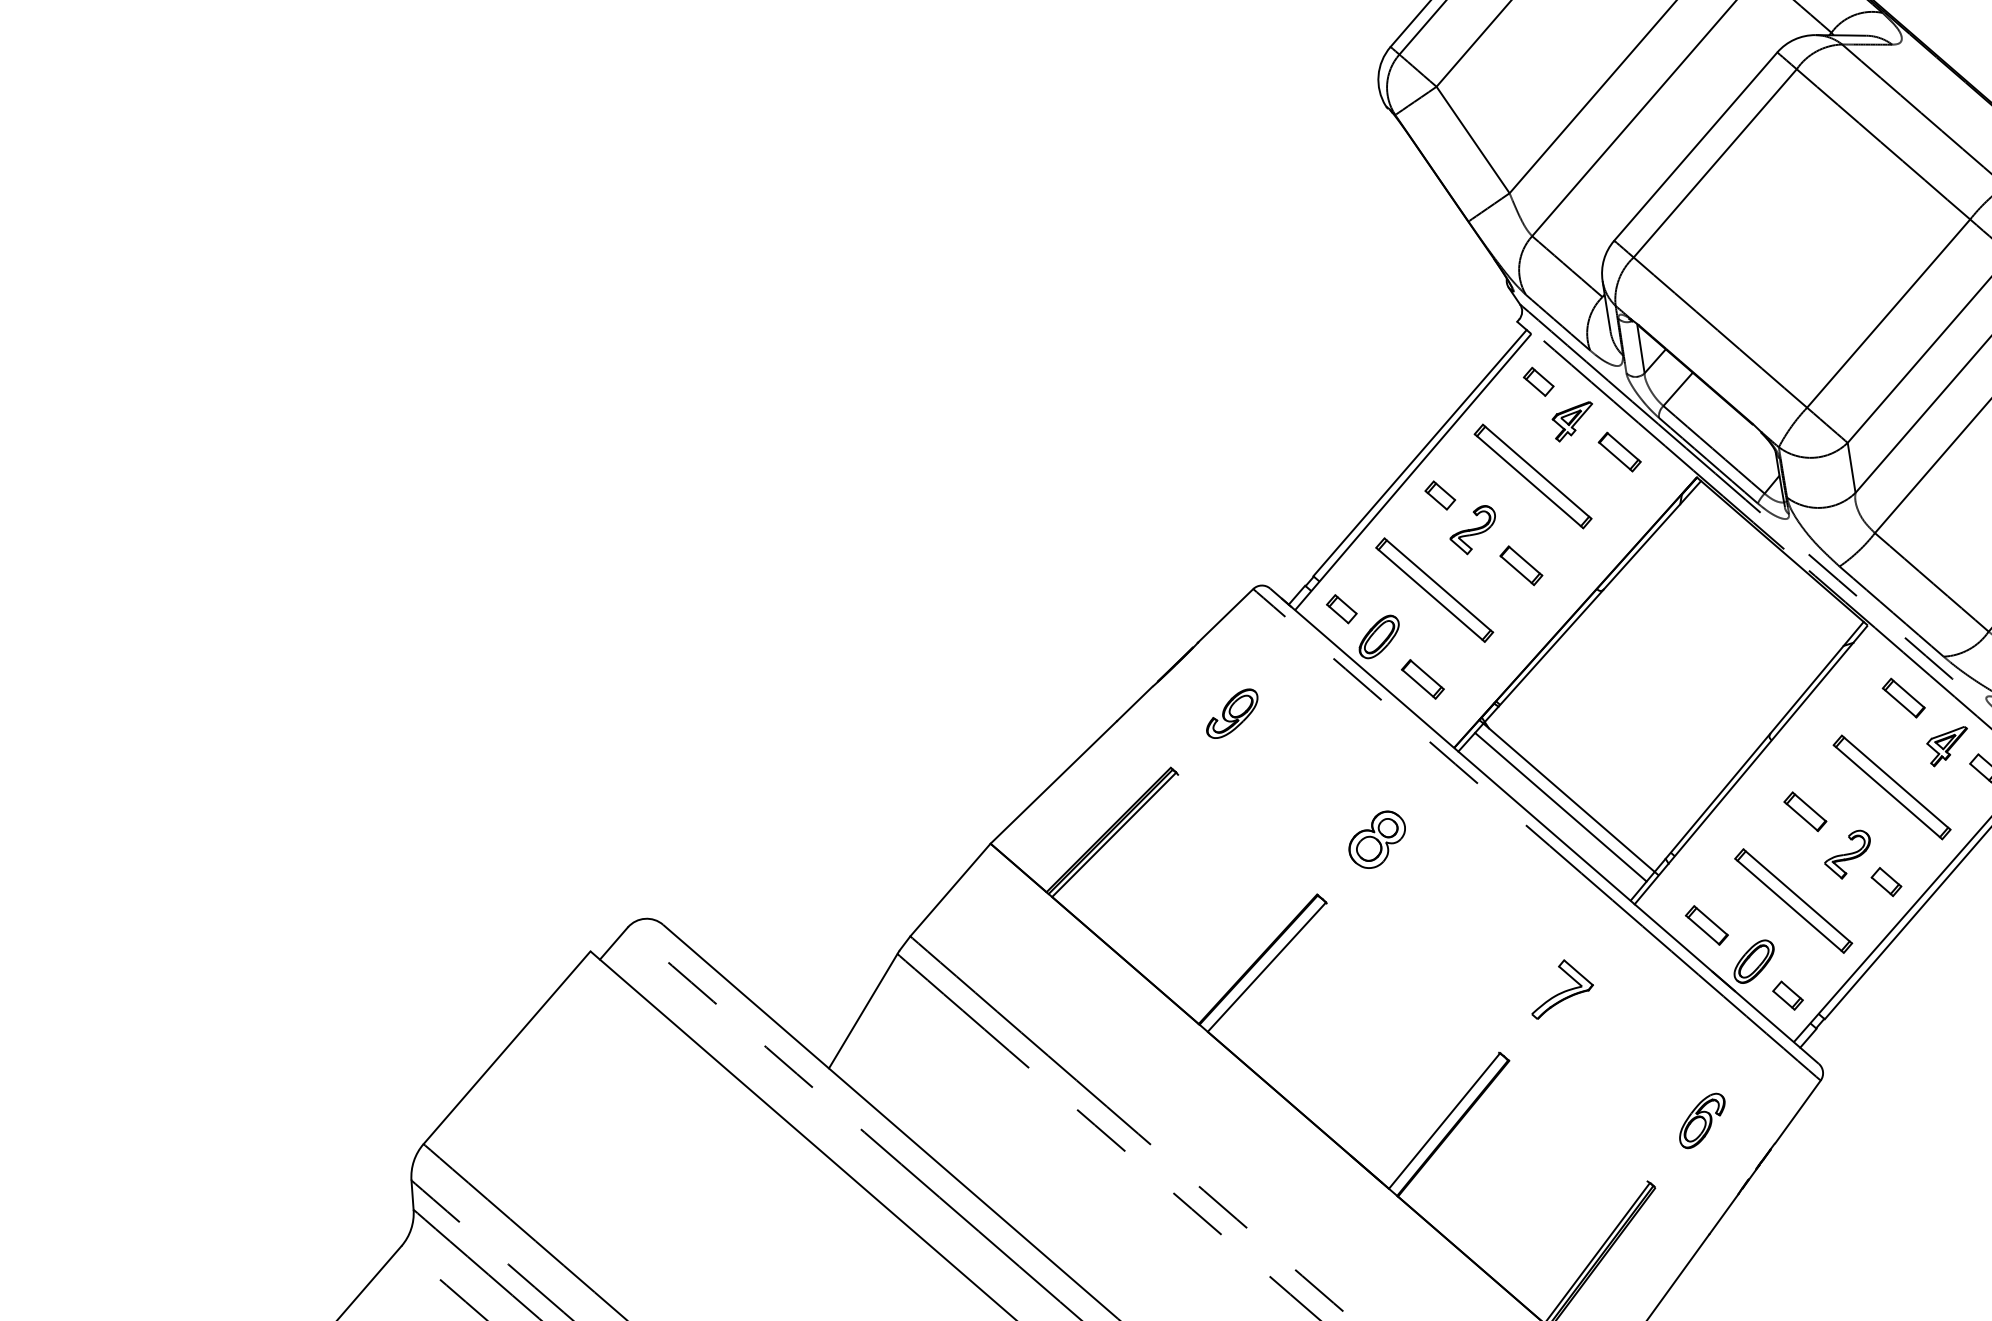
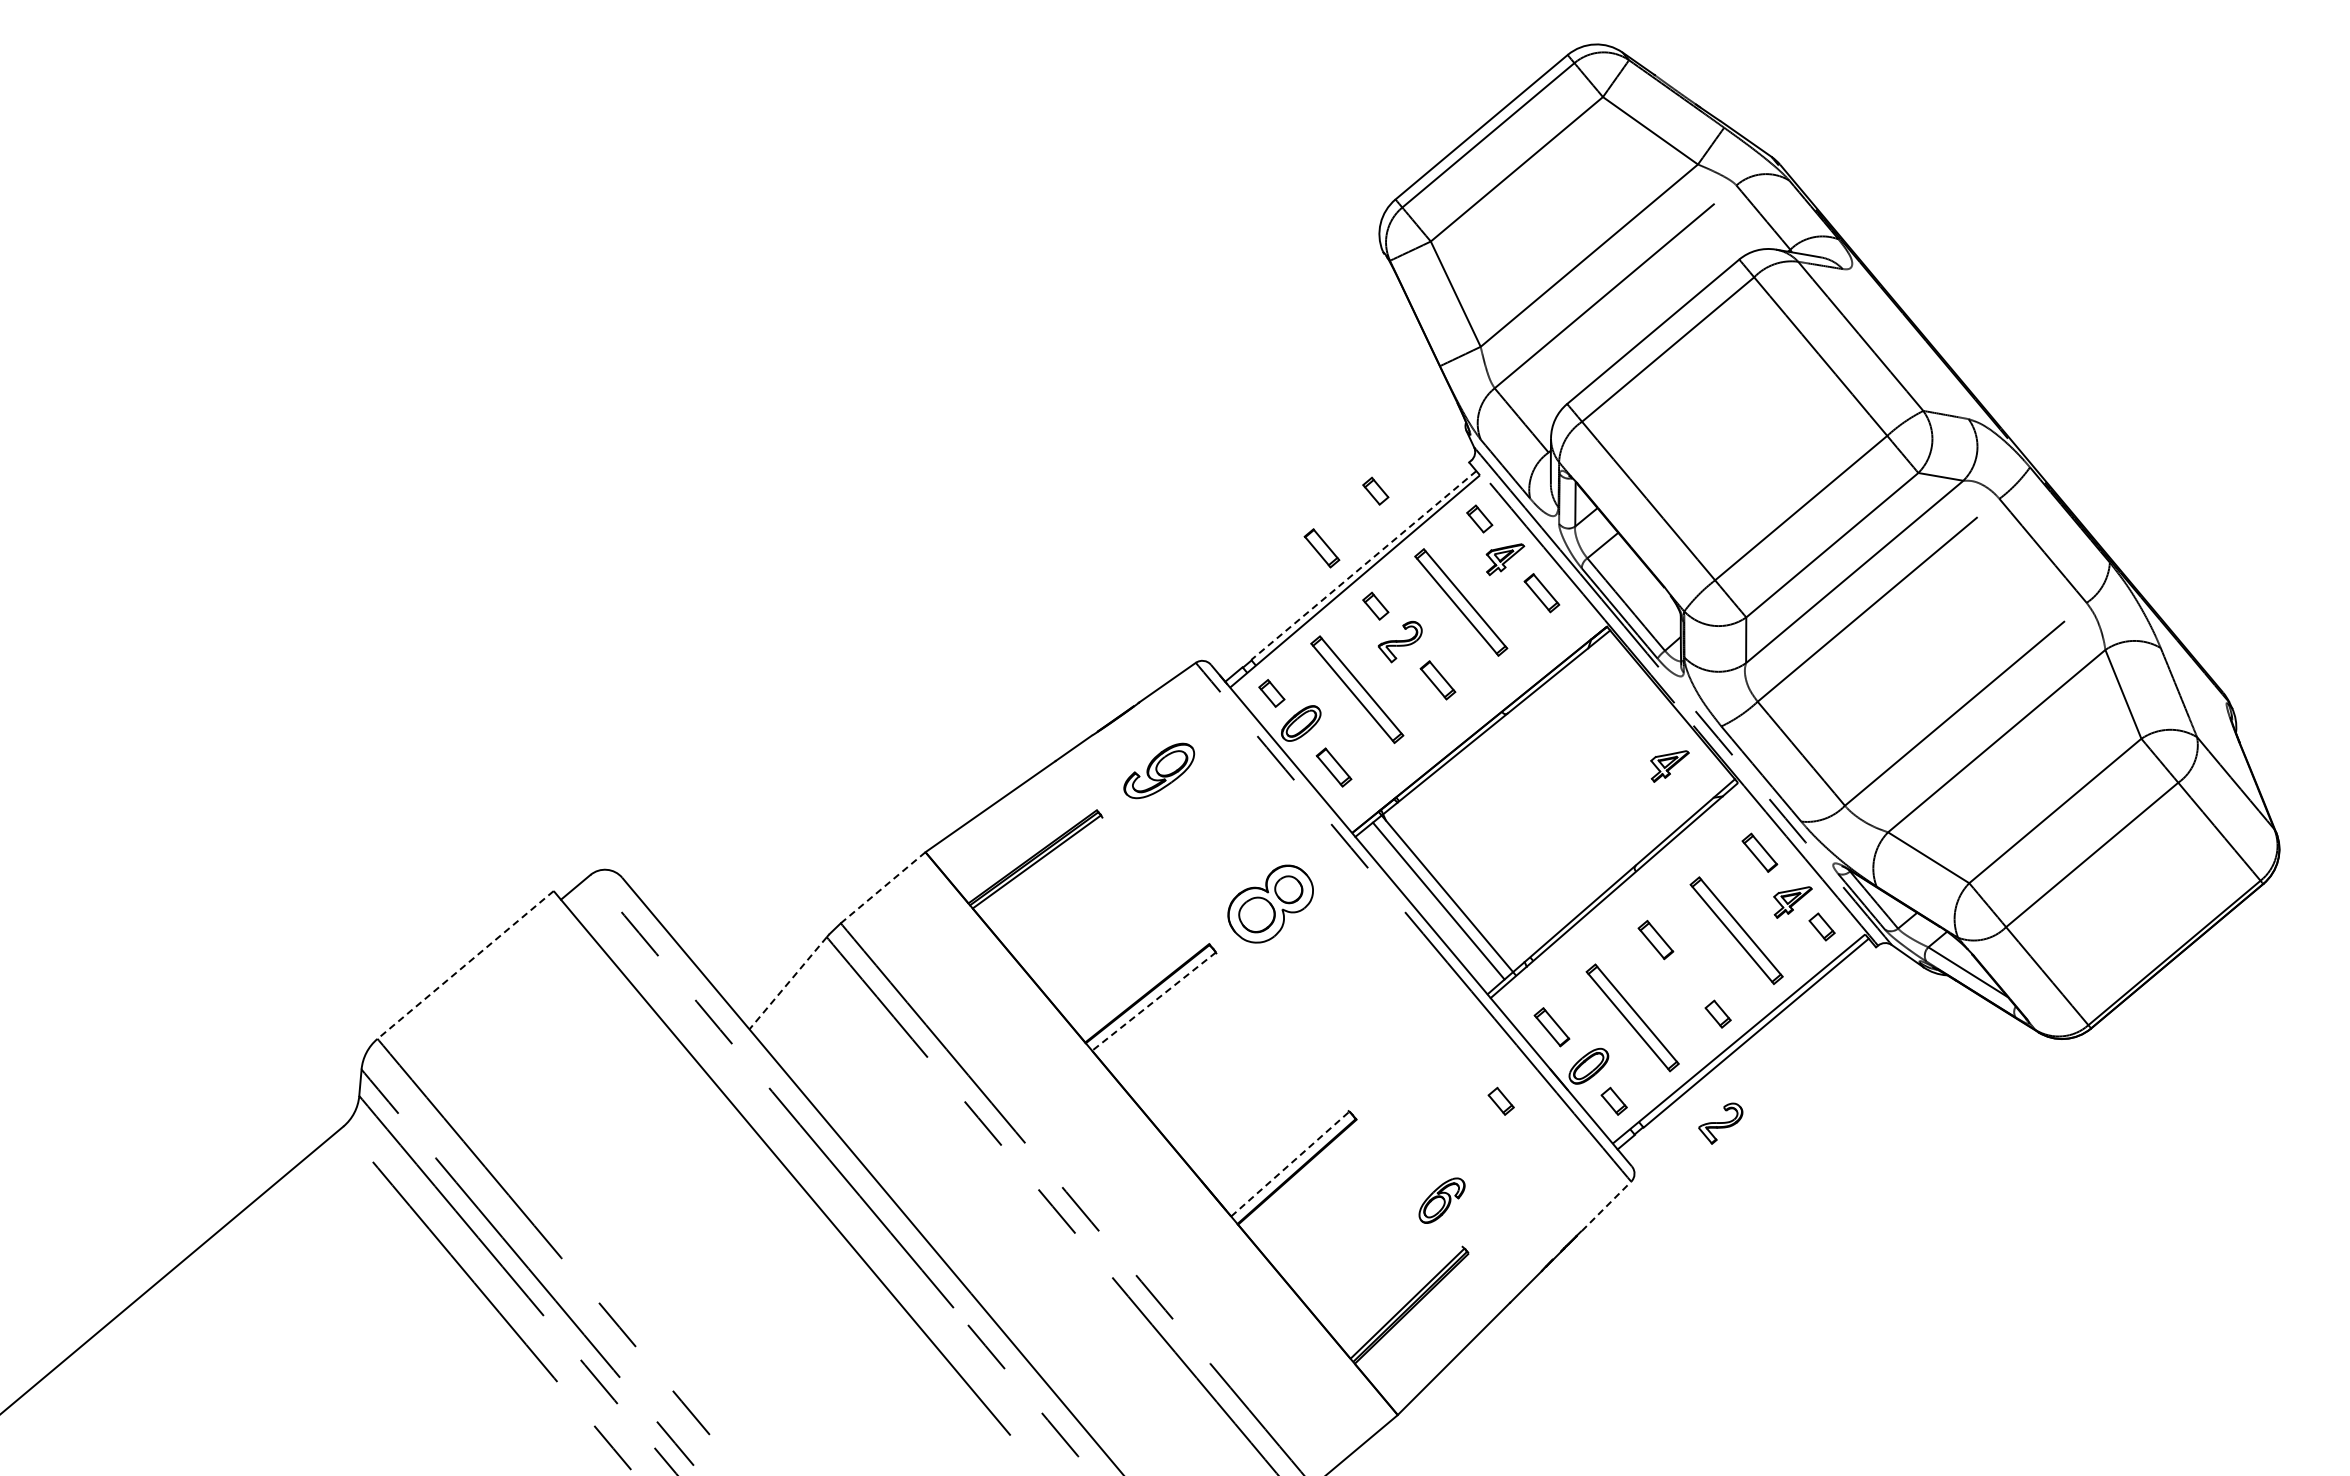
part: (1419, 368) -> (1375, 490), added
part: (1370, 441) -> (1321, 548), added
line: (1419, 453) -> (1363, 565), solid -> dashed
part: (1789, 619) -> (1669, 766), added
part: (1232, 713) -> (1159, 770), size x1.4
part: (1377, 839) -> (1270, 903), size x1.6
part: (1847, 854) -> (1720, 1123), moved
line: (949, 890) -> (882, 888), solid -> dashed
line: (1266, 967) -> (1153, 1001), solid -> dashed
part: (1560, 988) -> (1412, 1062), removed
line: (862, 1011) -> (787, 983), solid -> dashed
part: (1663, 1014) -> (1500, 1100), added
line: (506, 1047) -> (465, 964), solid -> dashed
line: (1797, 1112) -> (1606, 1206), solid -> dashed
line: (1444, 1120) -> (1290, 1163), solid -> dashed
part: (1701, 1120) -> (1441, 1200), moved

